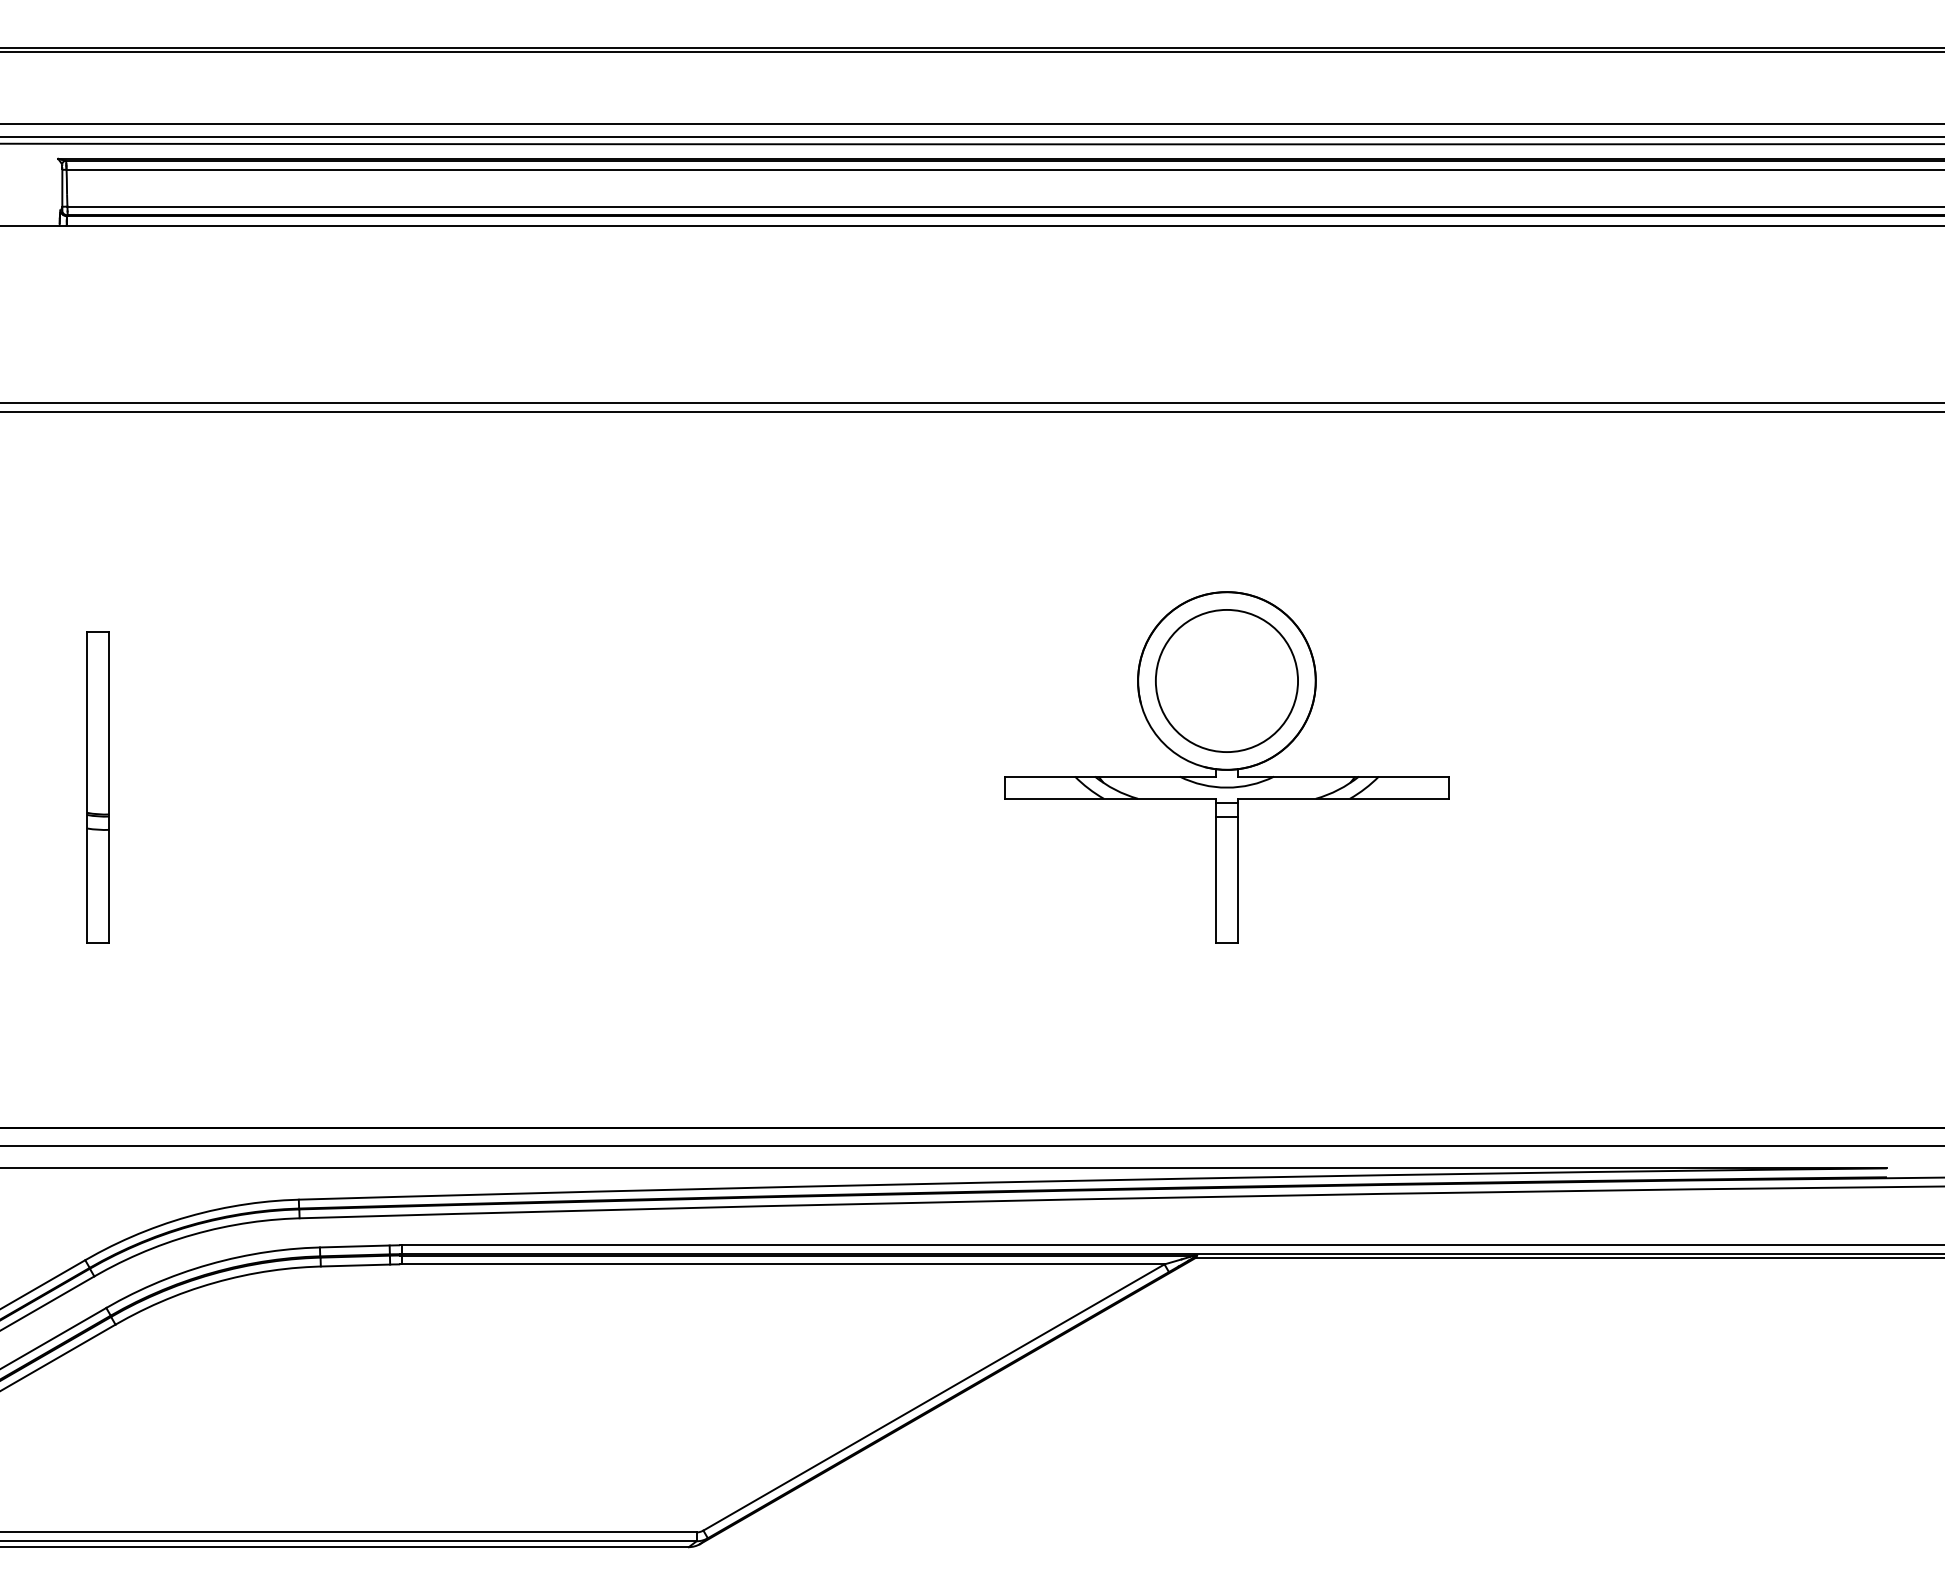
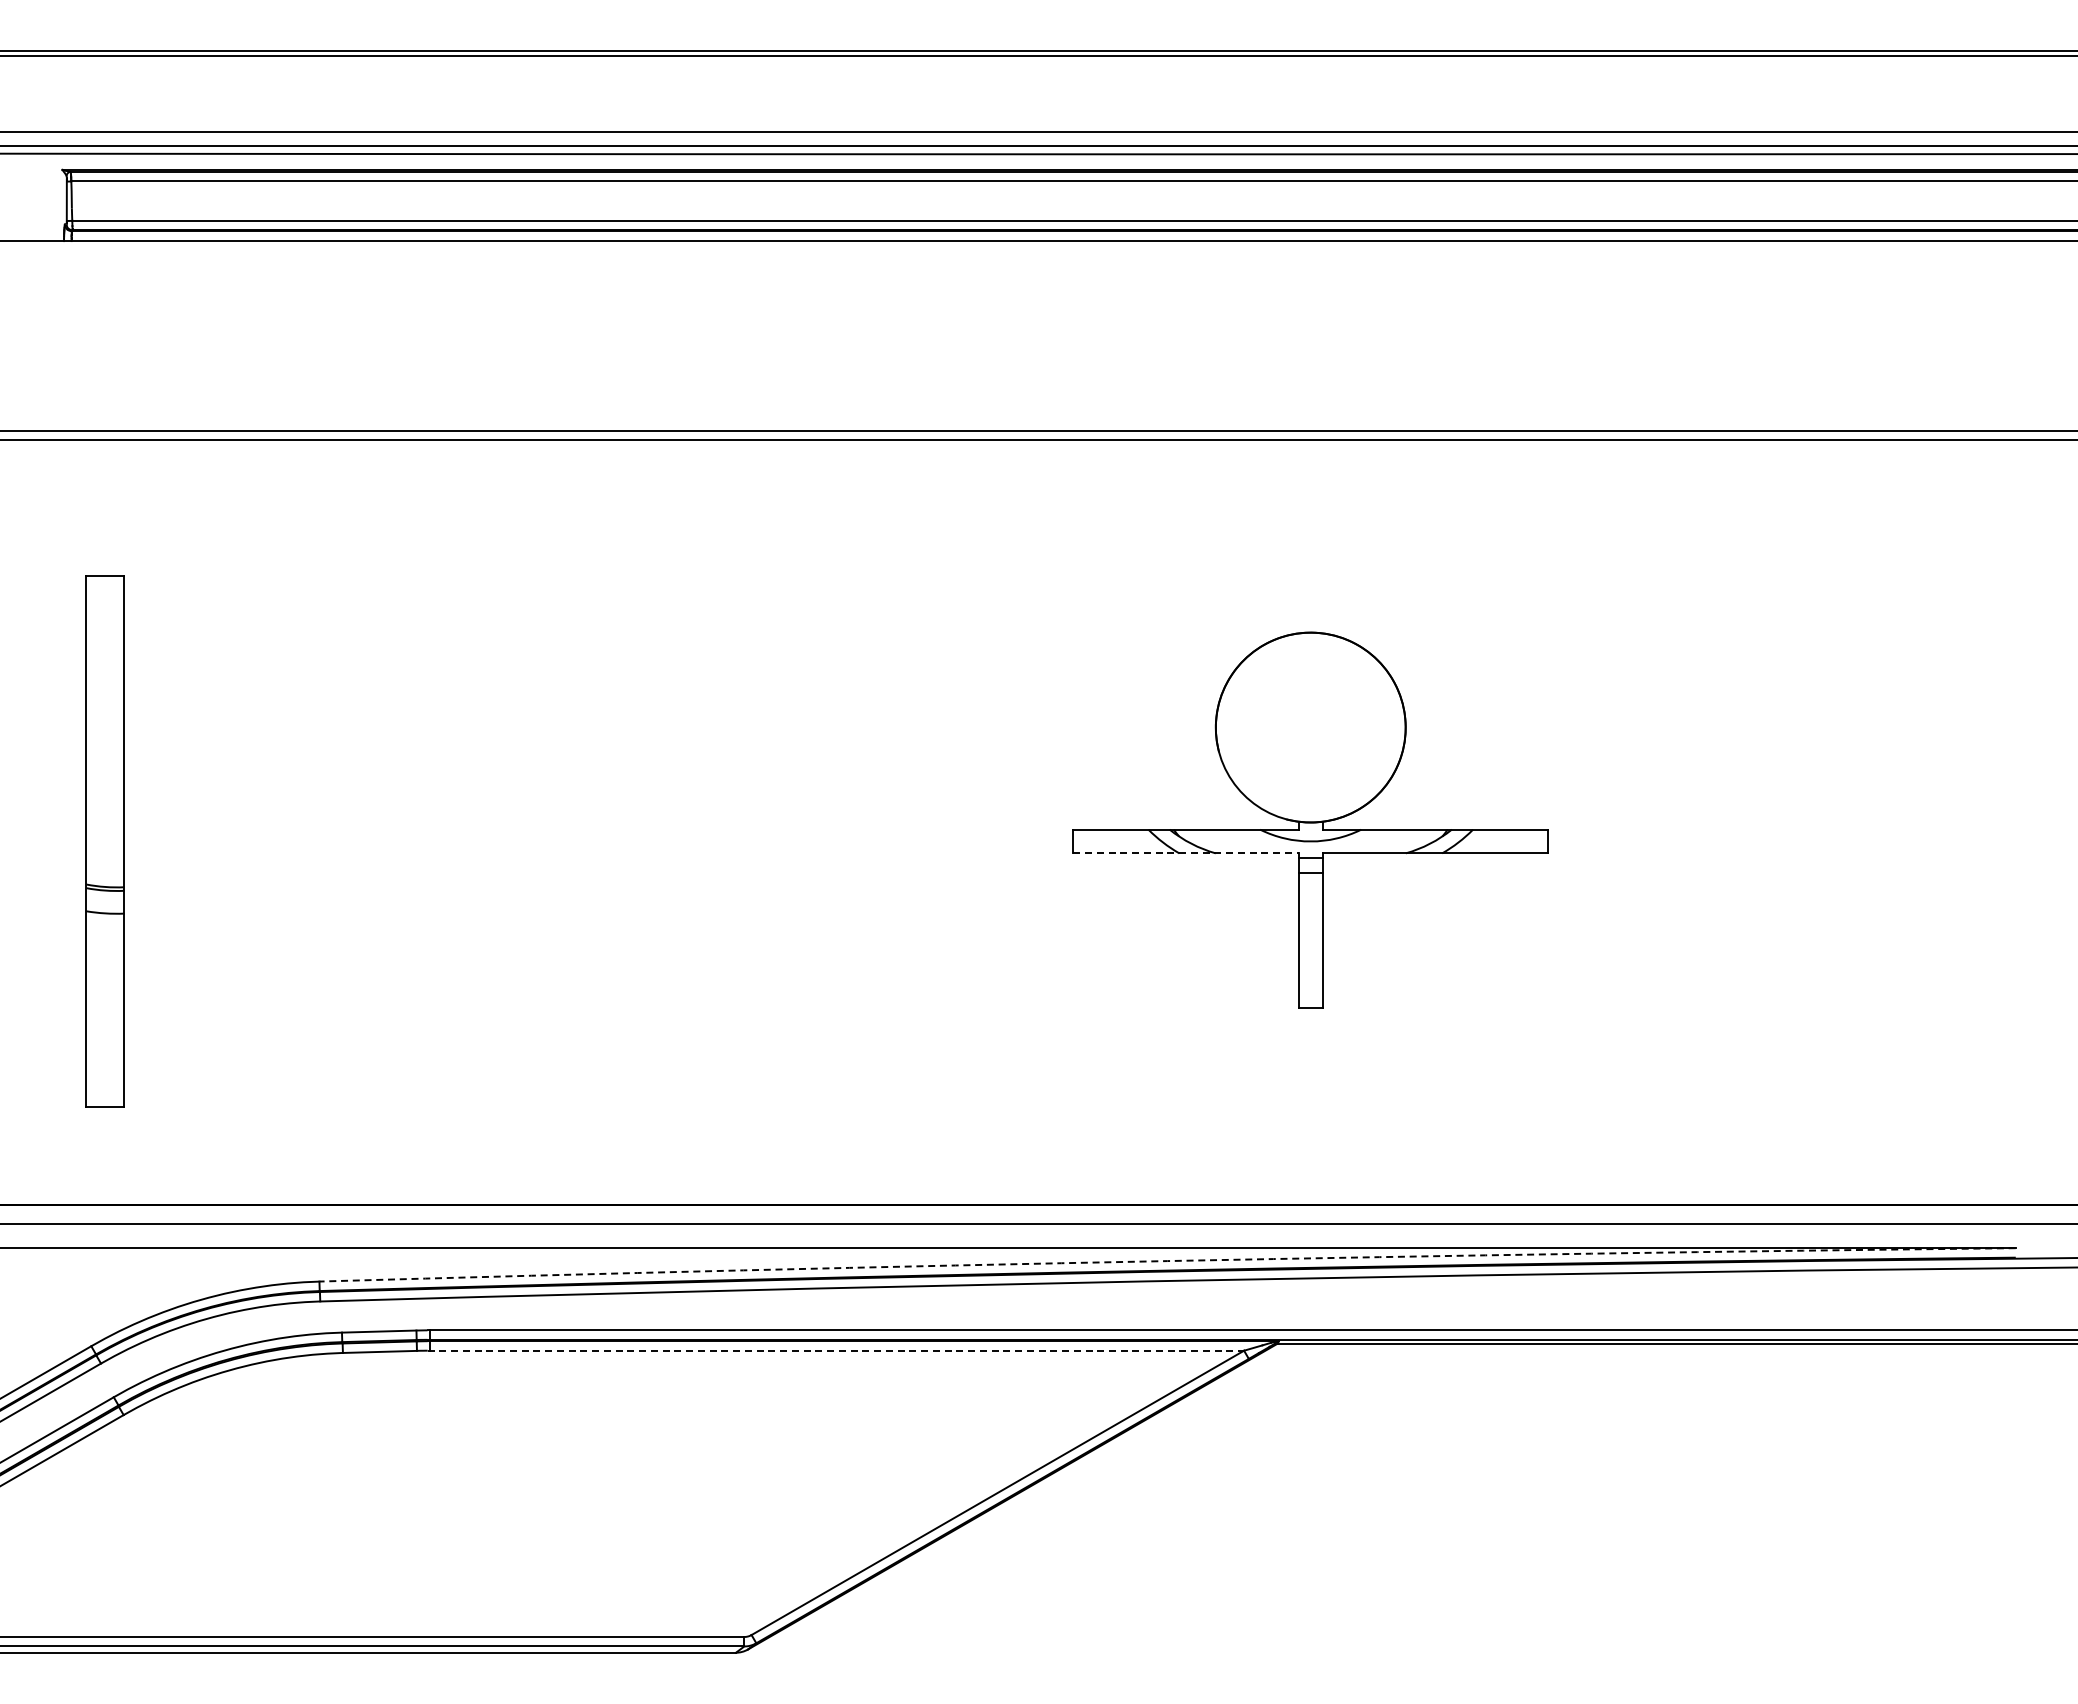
circle: (1226, 680) -> (1310, 727), removed
part: (97, 787) -> (104, 841), size x1.6
line: (1110, 798) -> (1186, 853), solid -> dashed
arc: (1092, 1180) -> (1167, 1261), solid -> dashed
line: (782, 1264) -> (836, 1350), solid -> dashed

